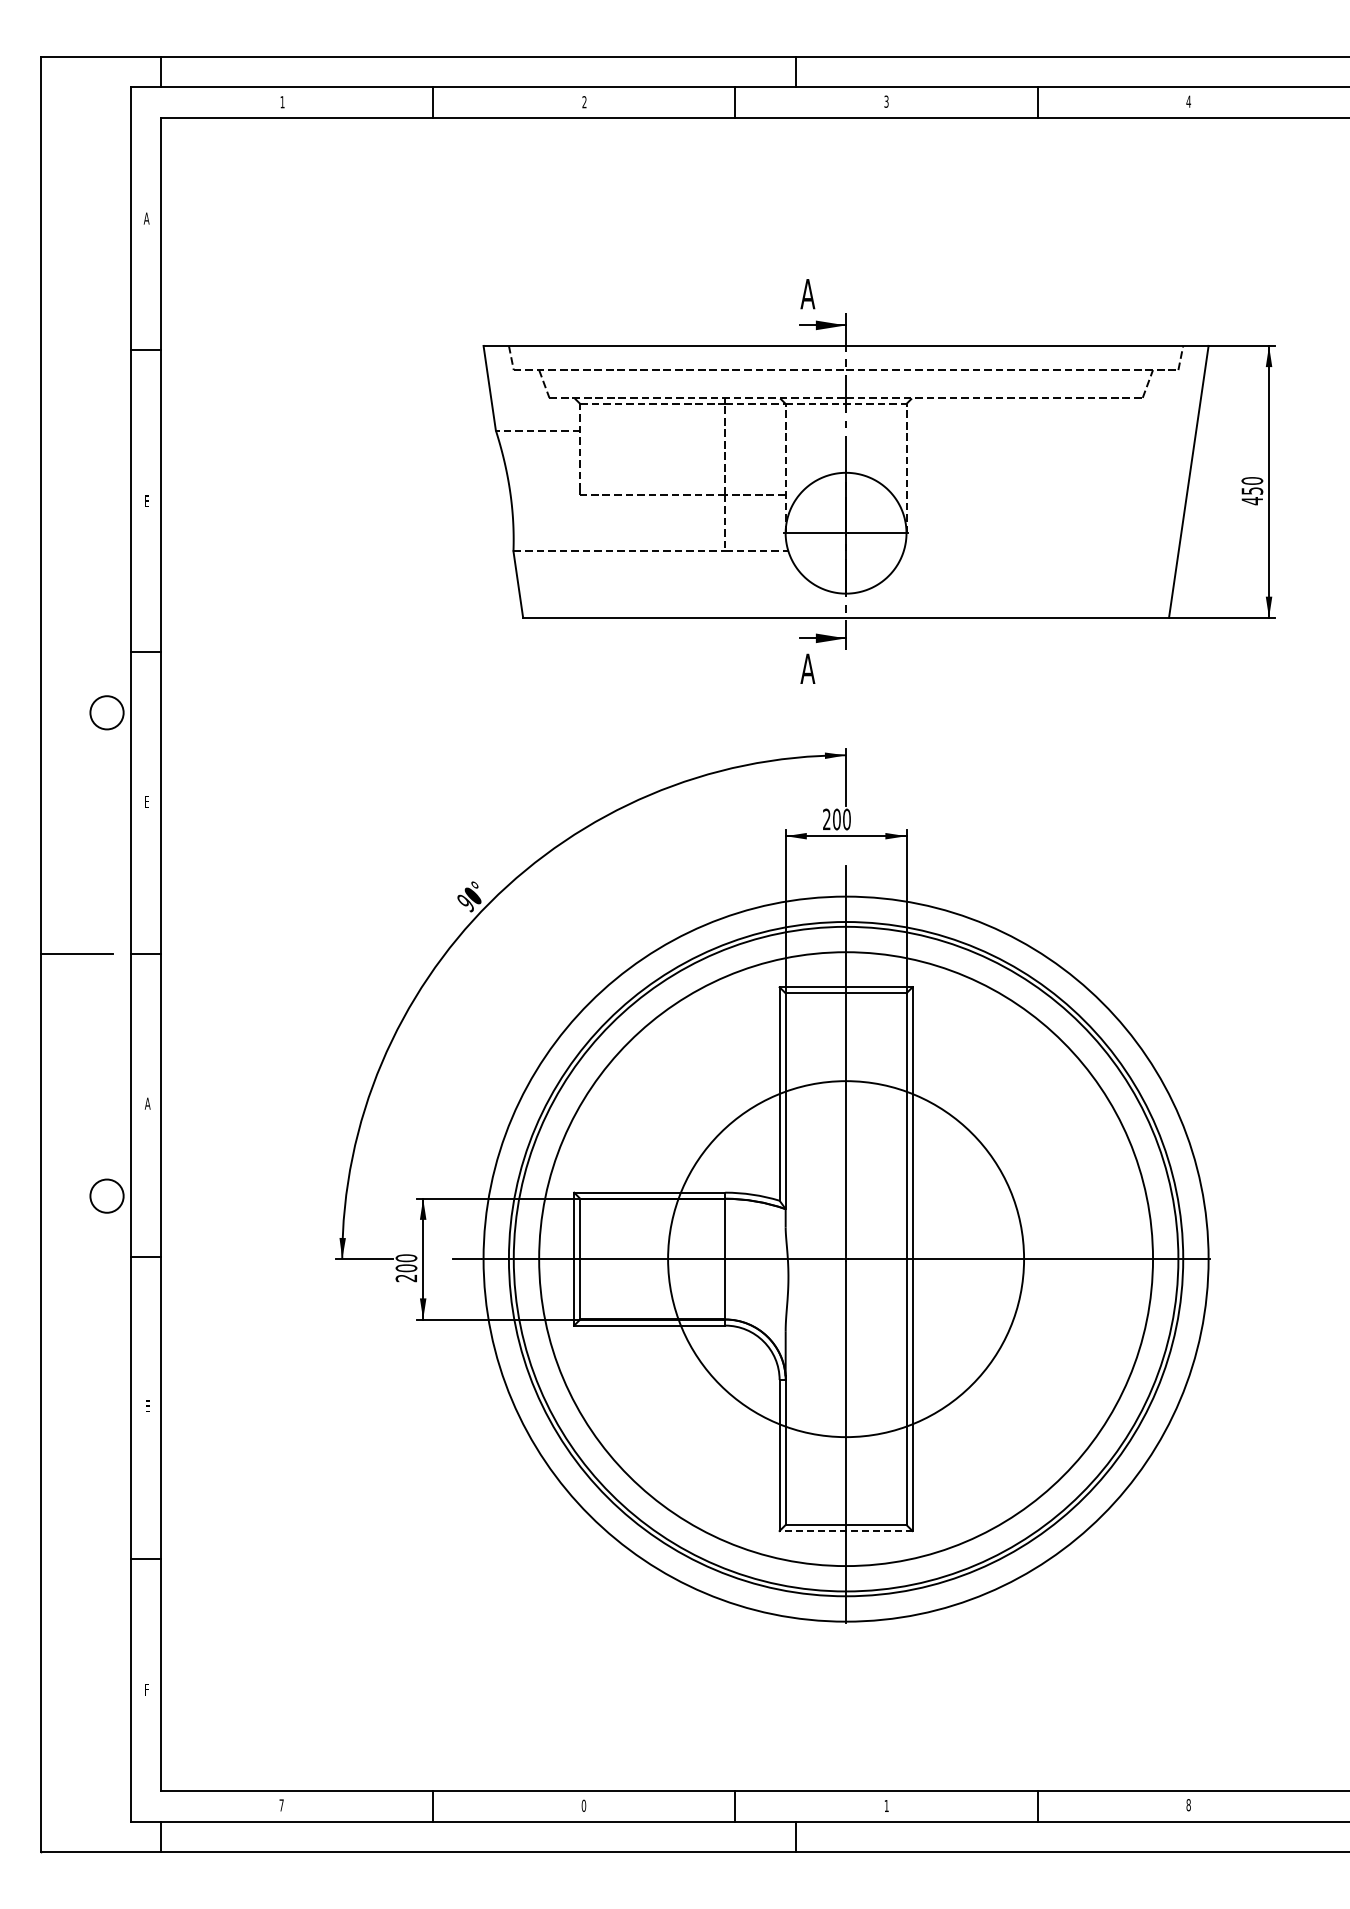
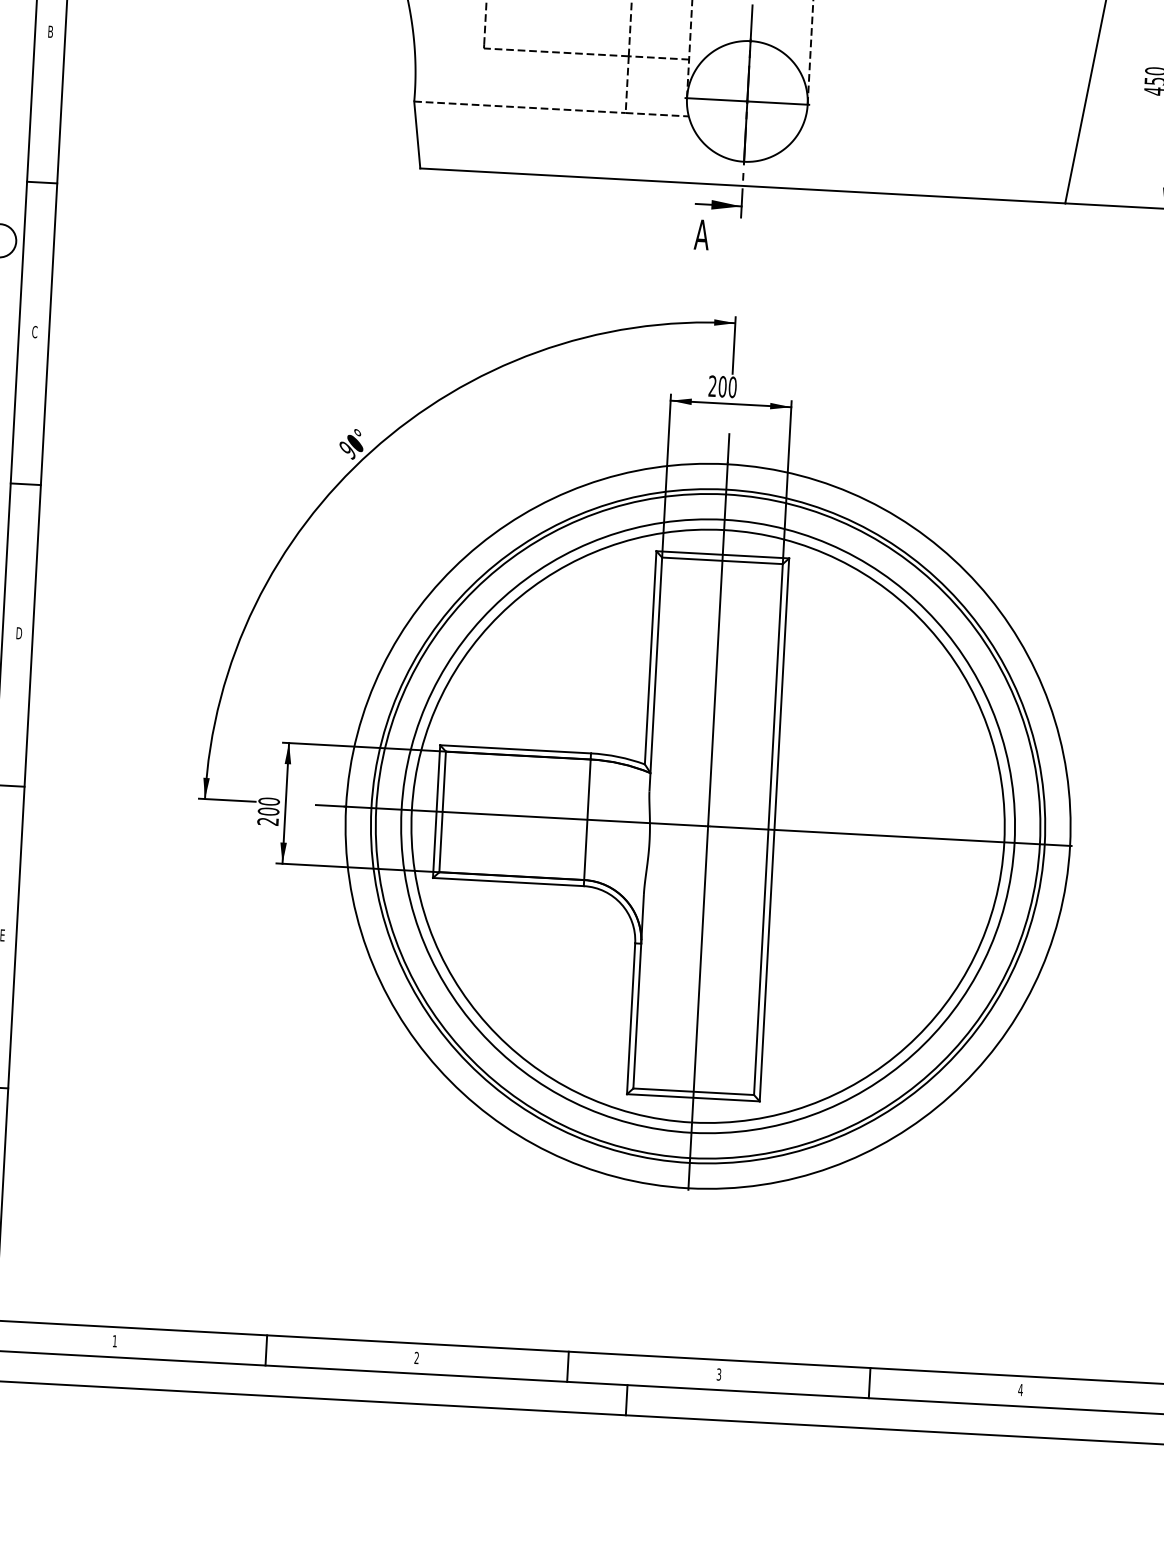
text: (146, 501) -> (50, 31), E -> B
text: (146, 801) -> (34, 331), E -> C
text: (147, 1103) -> (18, 633), A -> D
circle: (845, 1258) -> (707, 825), size x1.67
line: (845, 1531) -> (692, 1098), dashed -> solid
text: (281, 1805) -> (114, 1341), 7 -> 1
text: (583, 1805) -> (416, 1357), 0 -> 2
text: (886, 1805) -> (718, 1374), 1 -> 3
text: (1188, 1805) -> (1020, 1390), 8 -> 4

